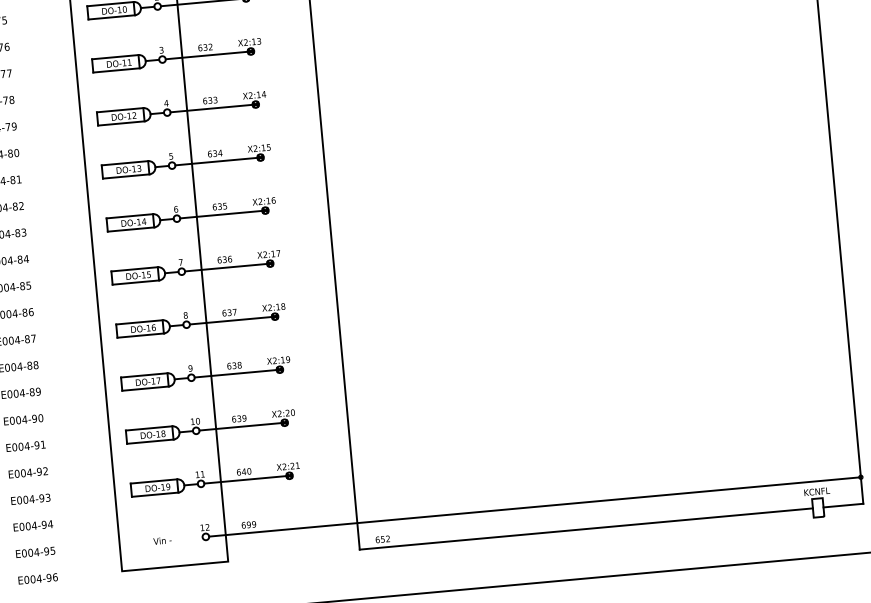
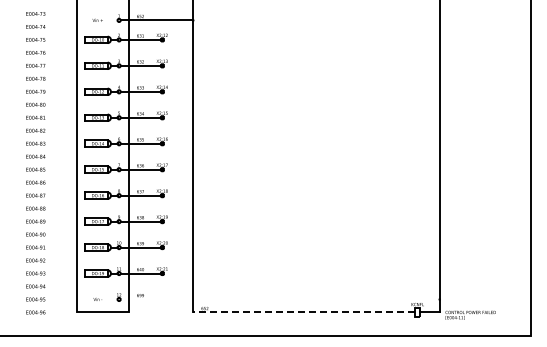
line: (533, 507) -> (279, 299), removed
line: (587, 528) -> (304, 312), solid -> dashed

